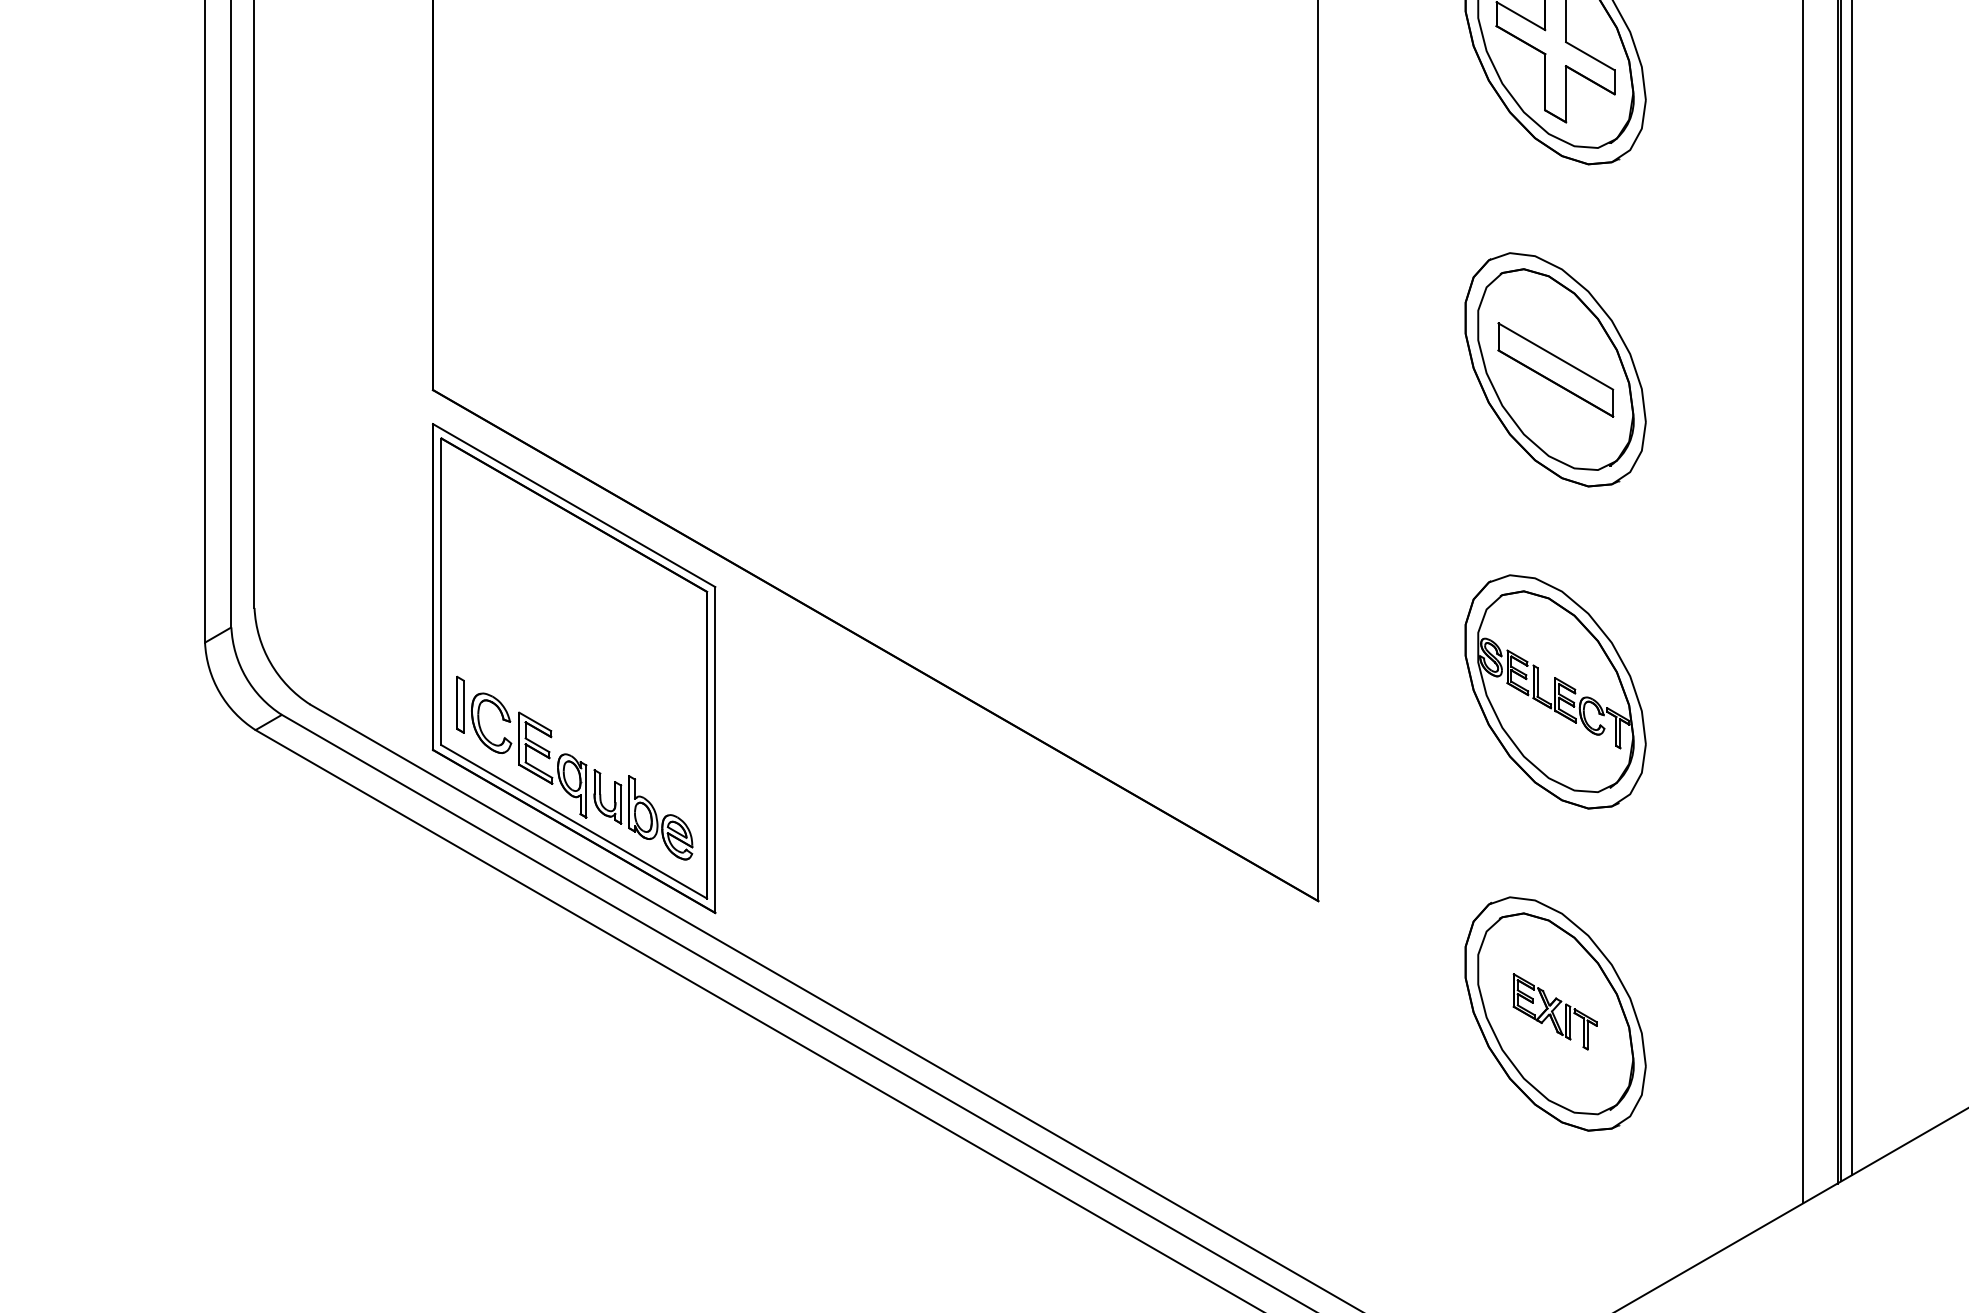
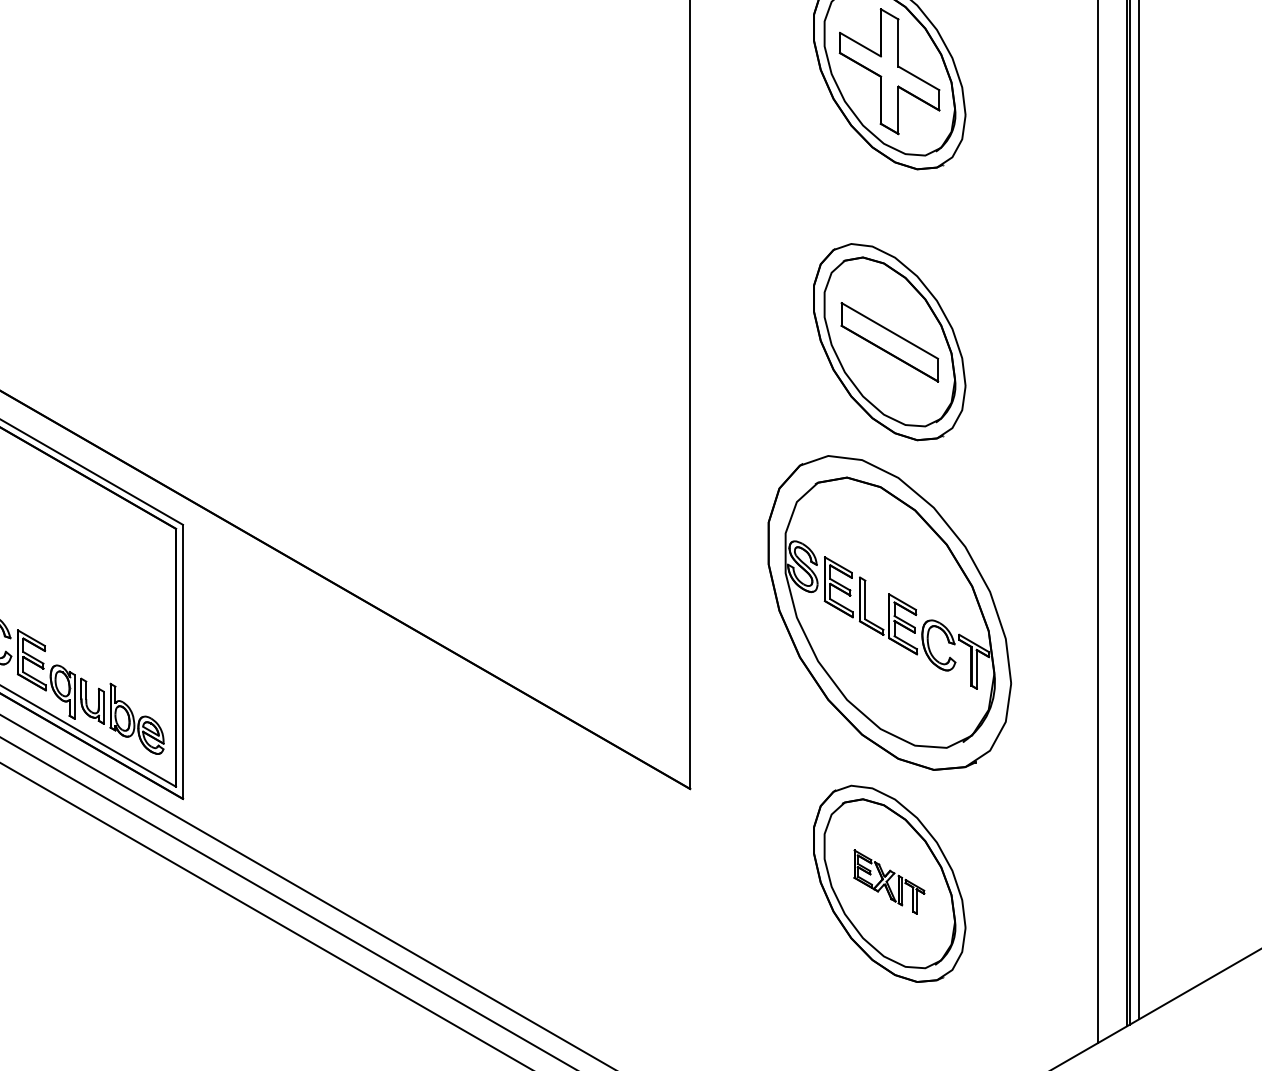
part: (1555, 691) -> (889, 612), size x1.6

